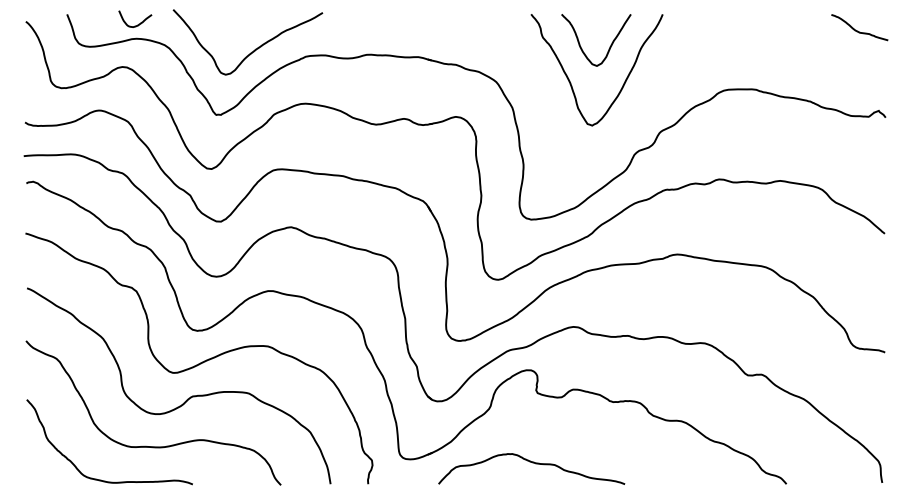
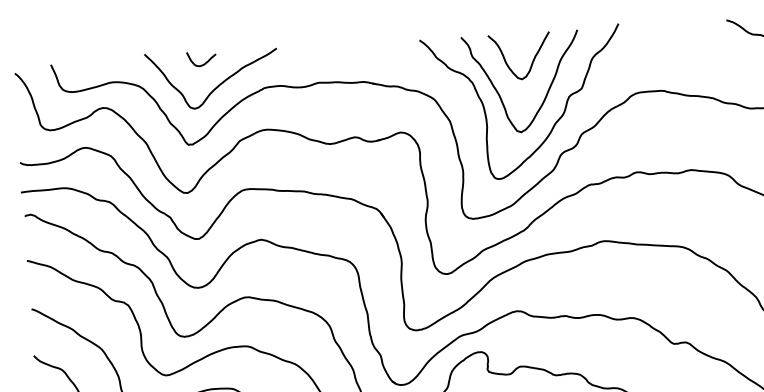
curve: (137, 24) -> (203, 63), moved
curve: (630, 117) -> (554, 122), added

